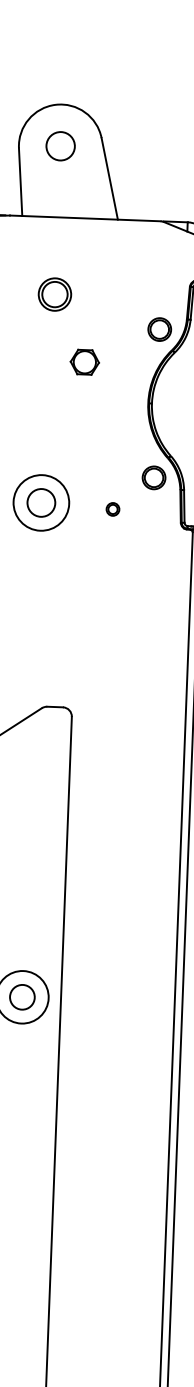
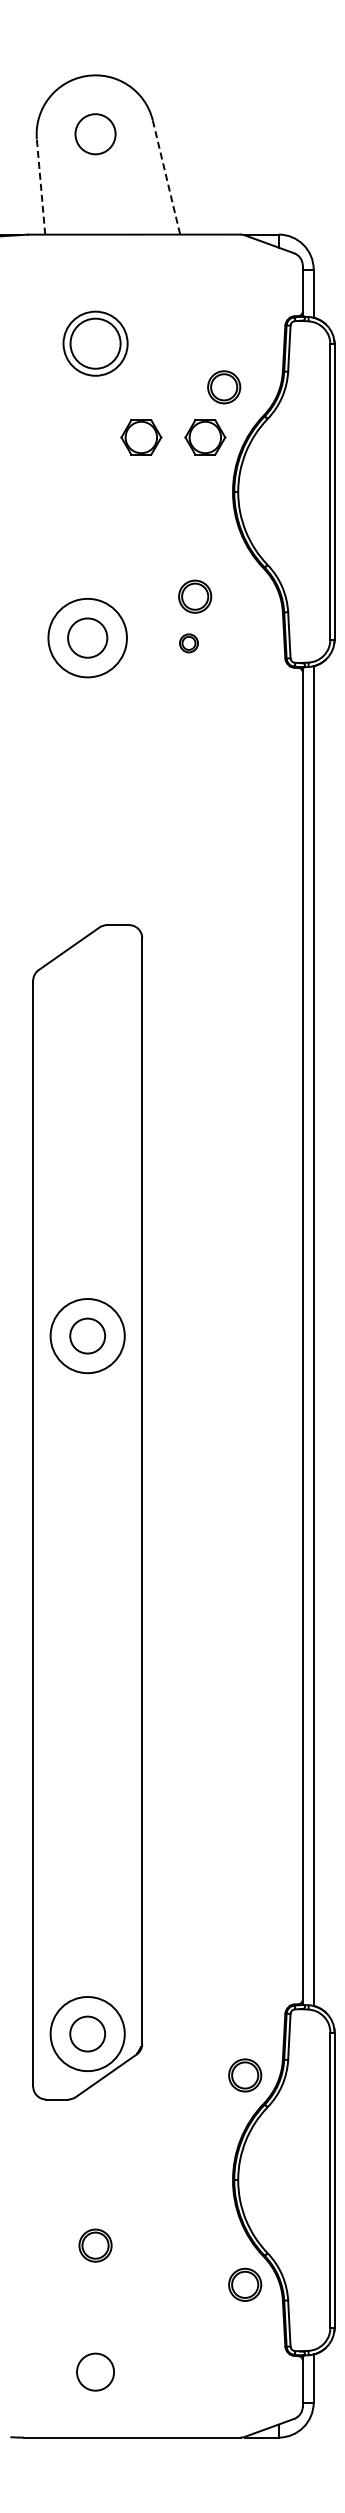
line: (109, 178) -> (166, 177), solid -> dashed
line: (20, 182) -> (41, 187), solid -> dashed
part: (54, 294) -> (95, 343), size x1.4
part: (159, 329) -> (224, 387), moved
part: (130, 364) -> (205, 437), added
part: (154, 477) -> (195, 596), moved

